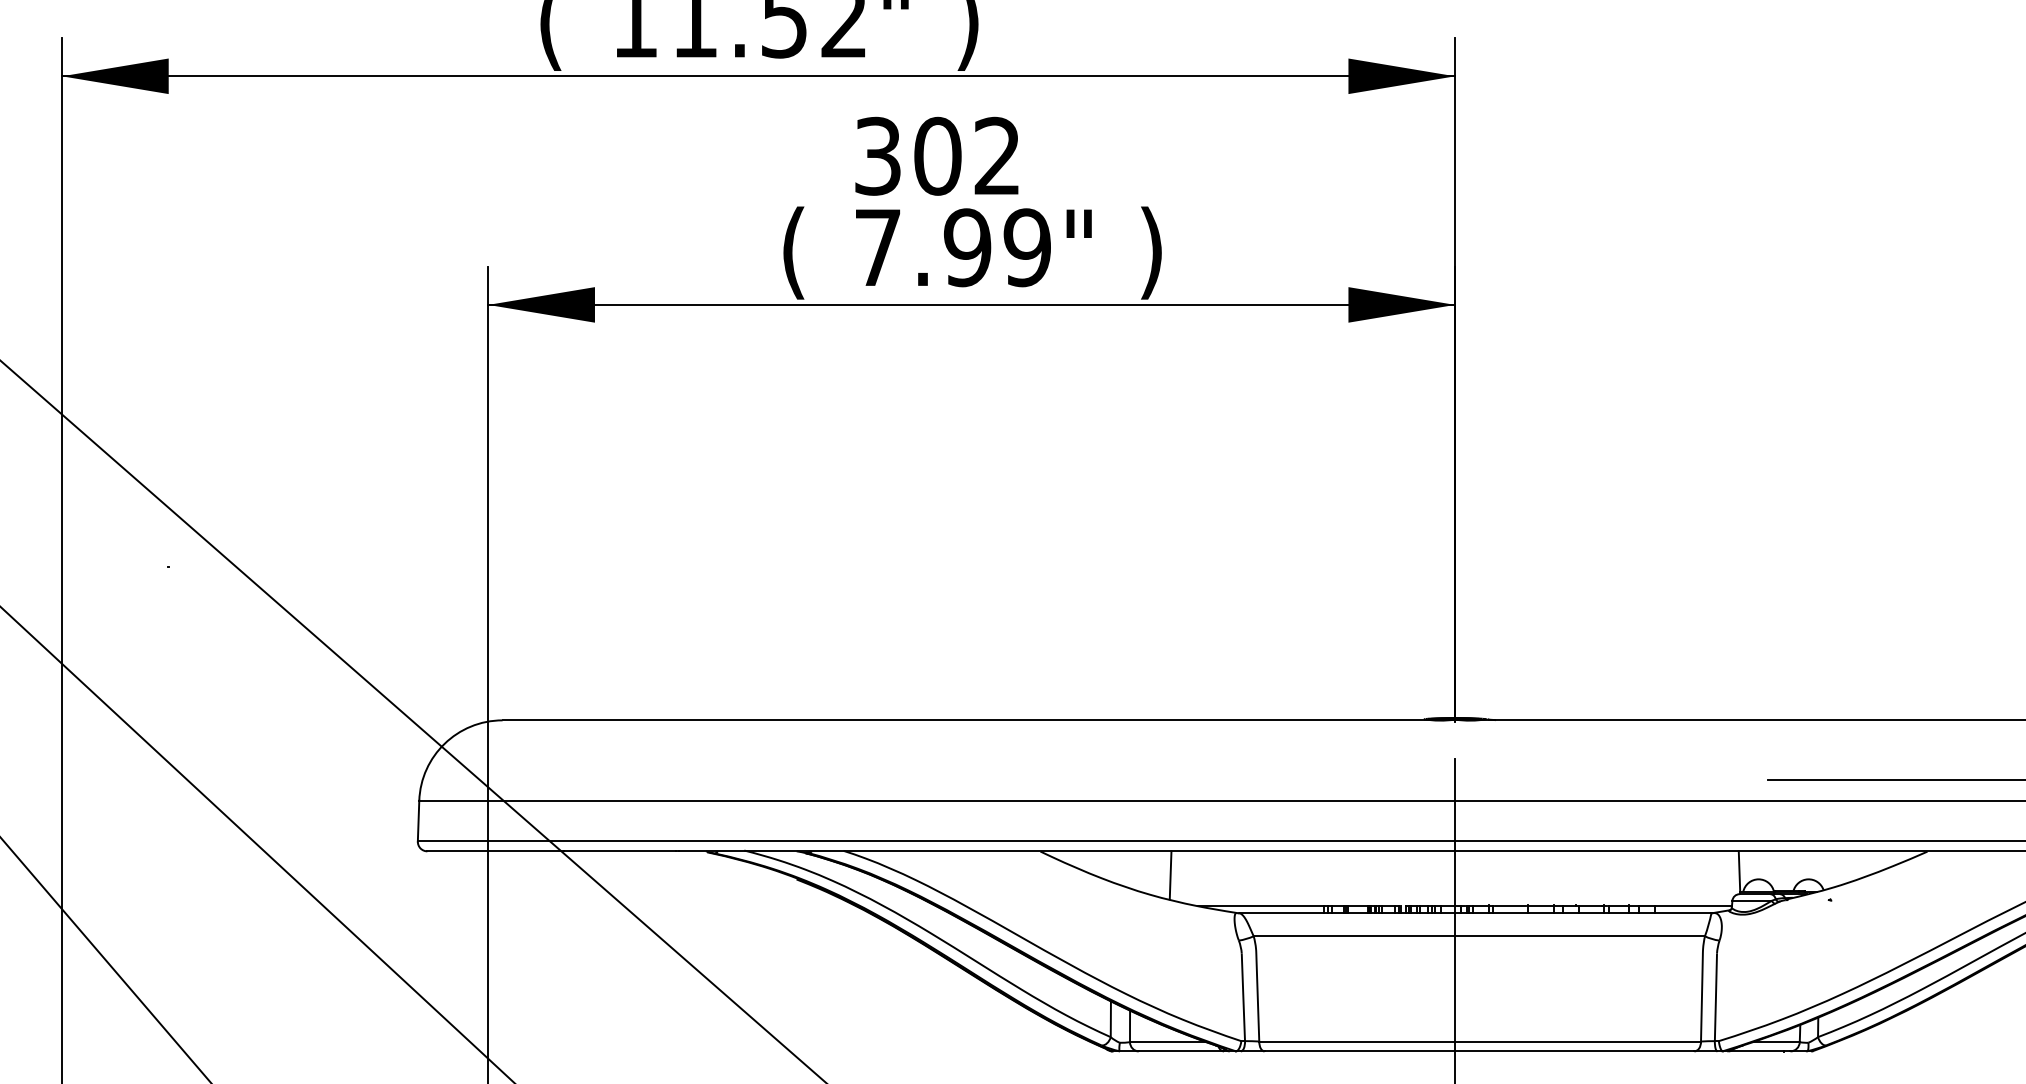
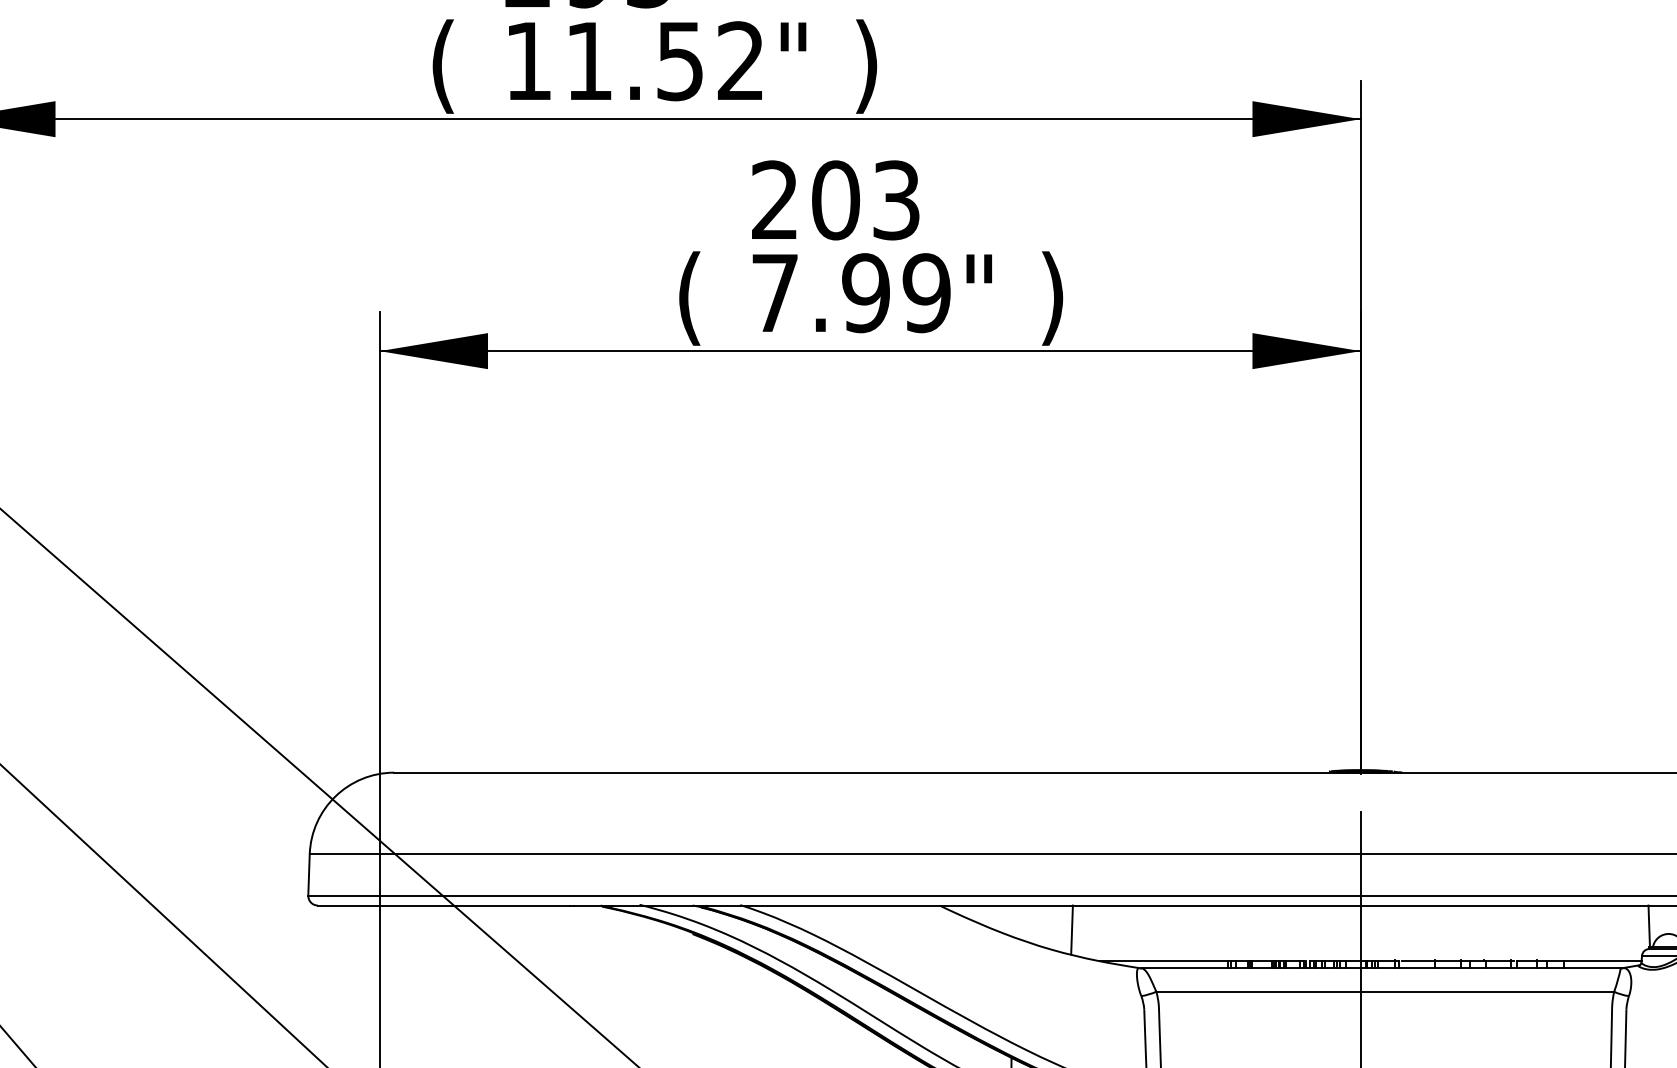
text: (937, 156) -> (835, 200), 302 -> 203

